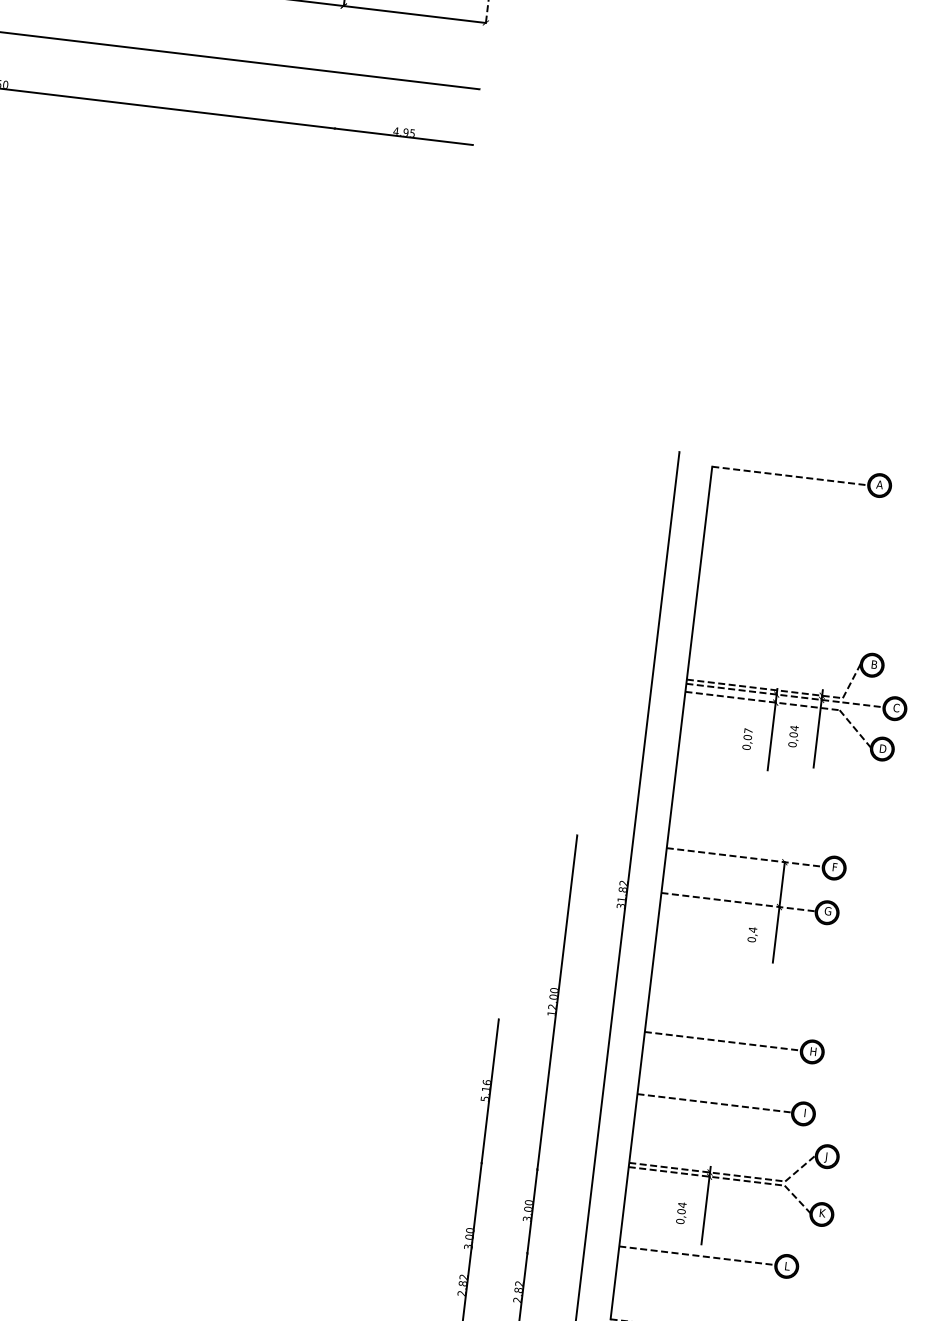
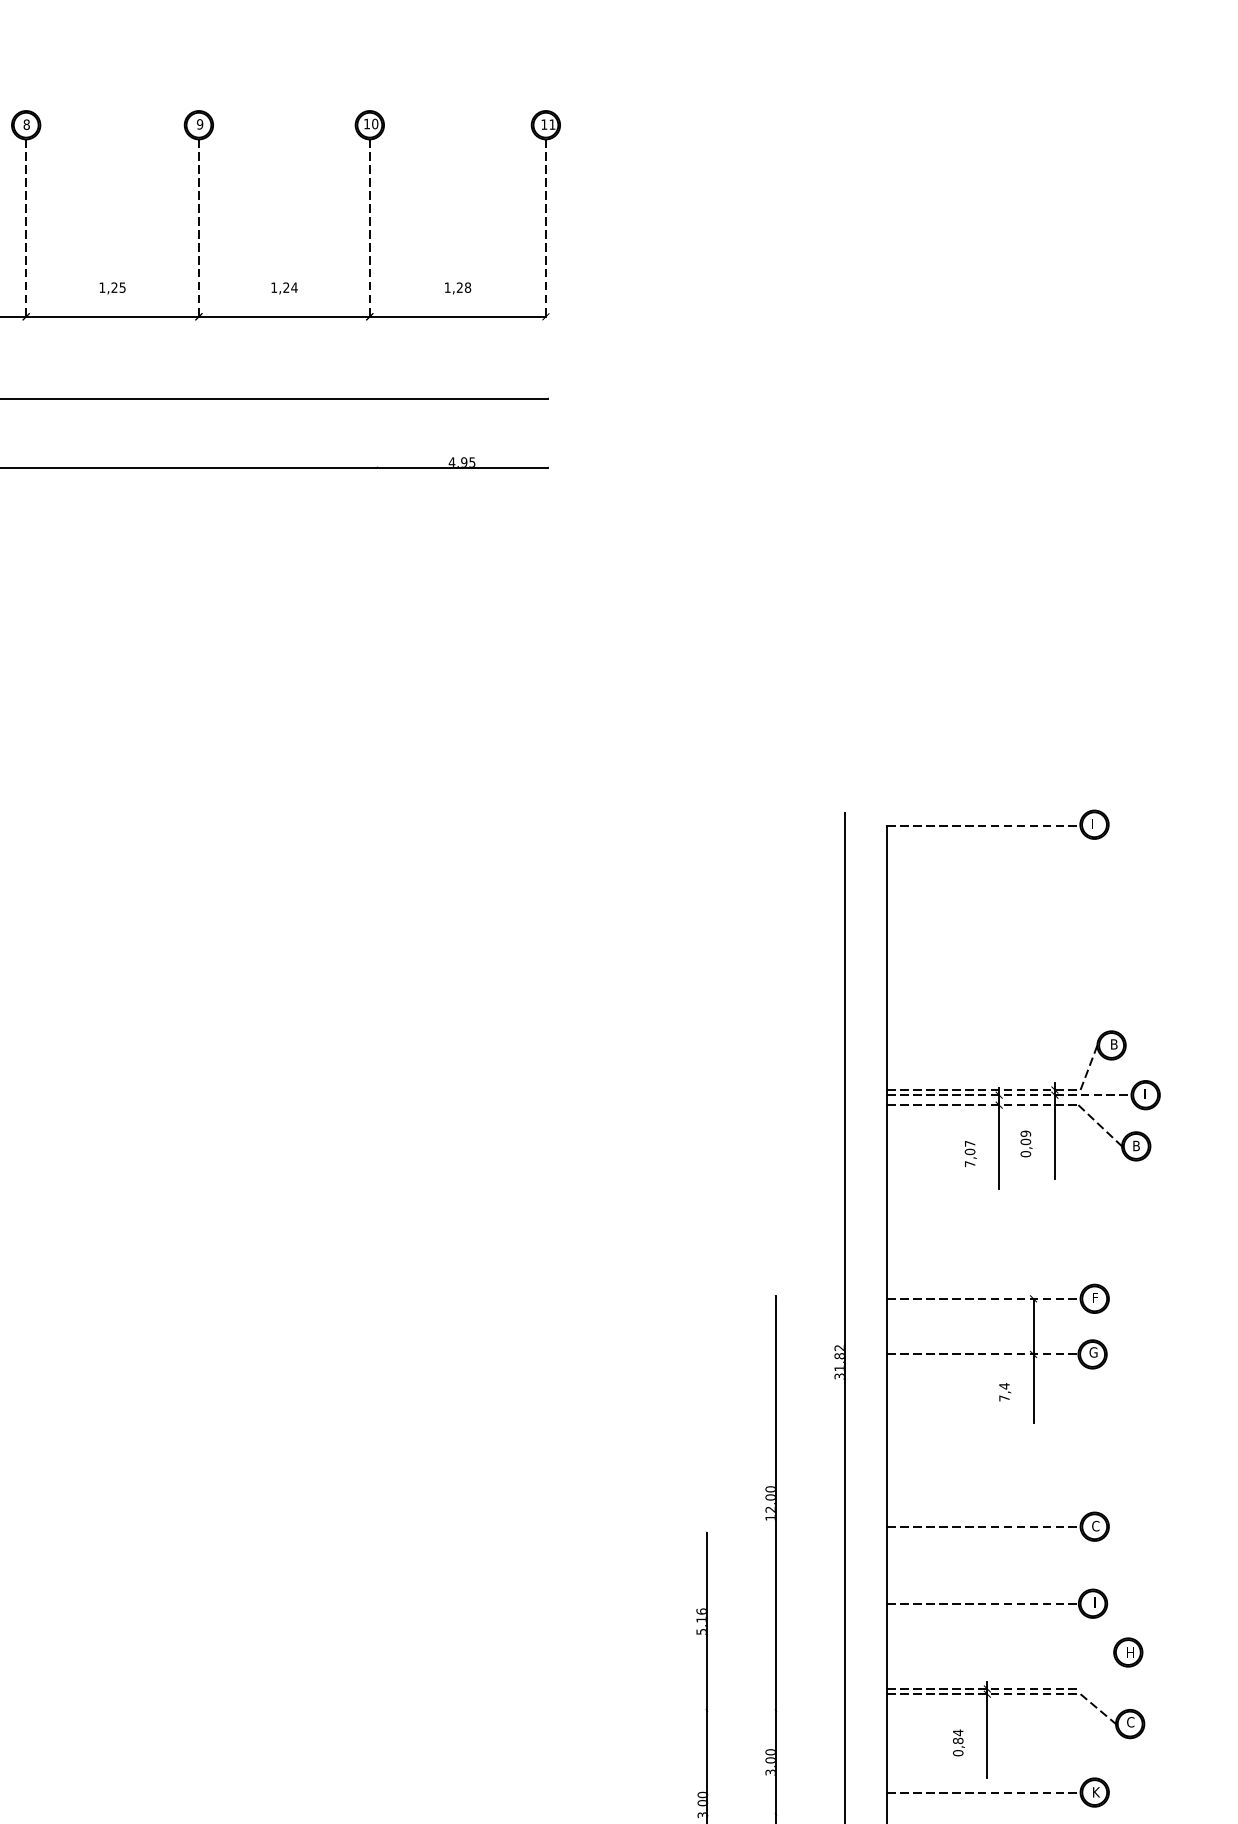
text: (879, 484) -> (1094, 823), A -> I
text: (896, 707) -> (1147, 1093), C -> I
text: (794, 728) -> (1025, 1133), 0,04 -> 0,09
text: (746, 747) -> (969, 1164), 0,07 -> 7,07
text: (883, 748) -> (1137, 1145), D -> B
text: (751, 939) -> (1004, 1398), 0,4 -> 7,4
text: (813, 1051) -> (1095, 1525), H -> C
text: (828, 1157) -> (1129, 1653), J -> H
line: (800, 1168) -> (1097, 1670), removed
text: (681, 1211) -> (958, 1740), 0,04 -> 0,84
text: (822, 1213) -> (1130, 1722), K -> C
text: (788, 1266) -> (1096, 1792), L -> K

